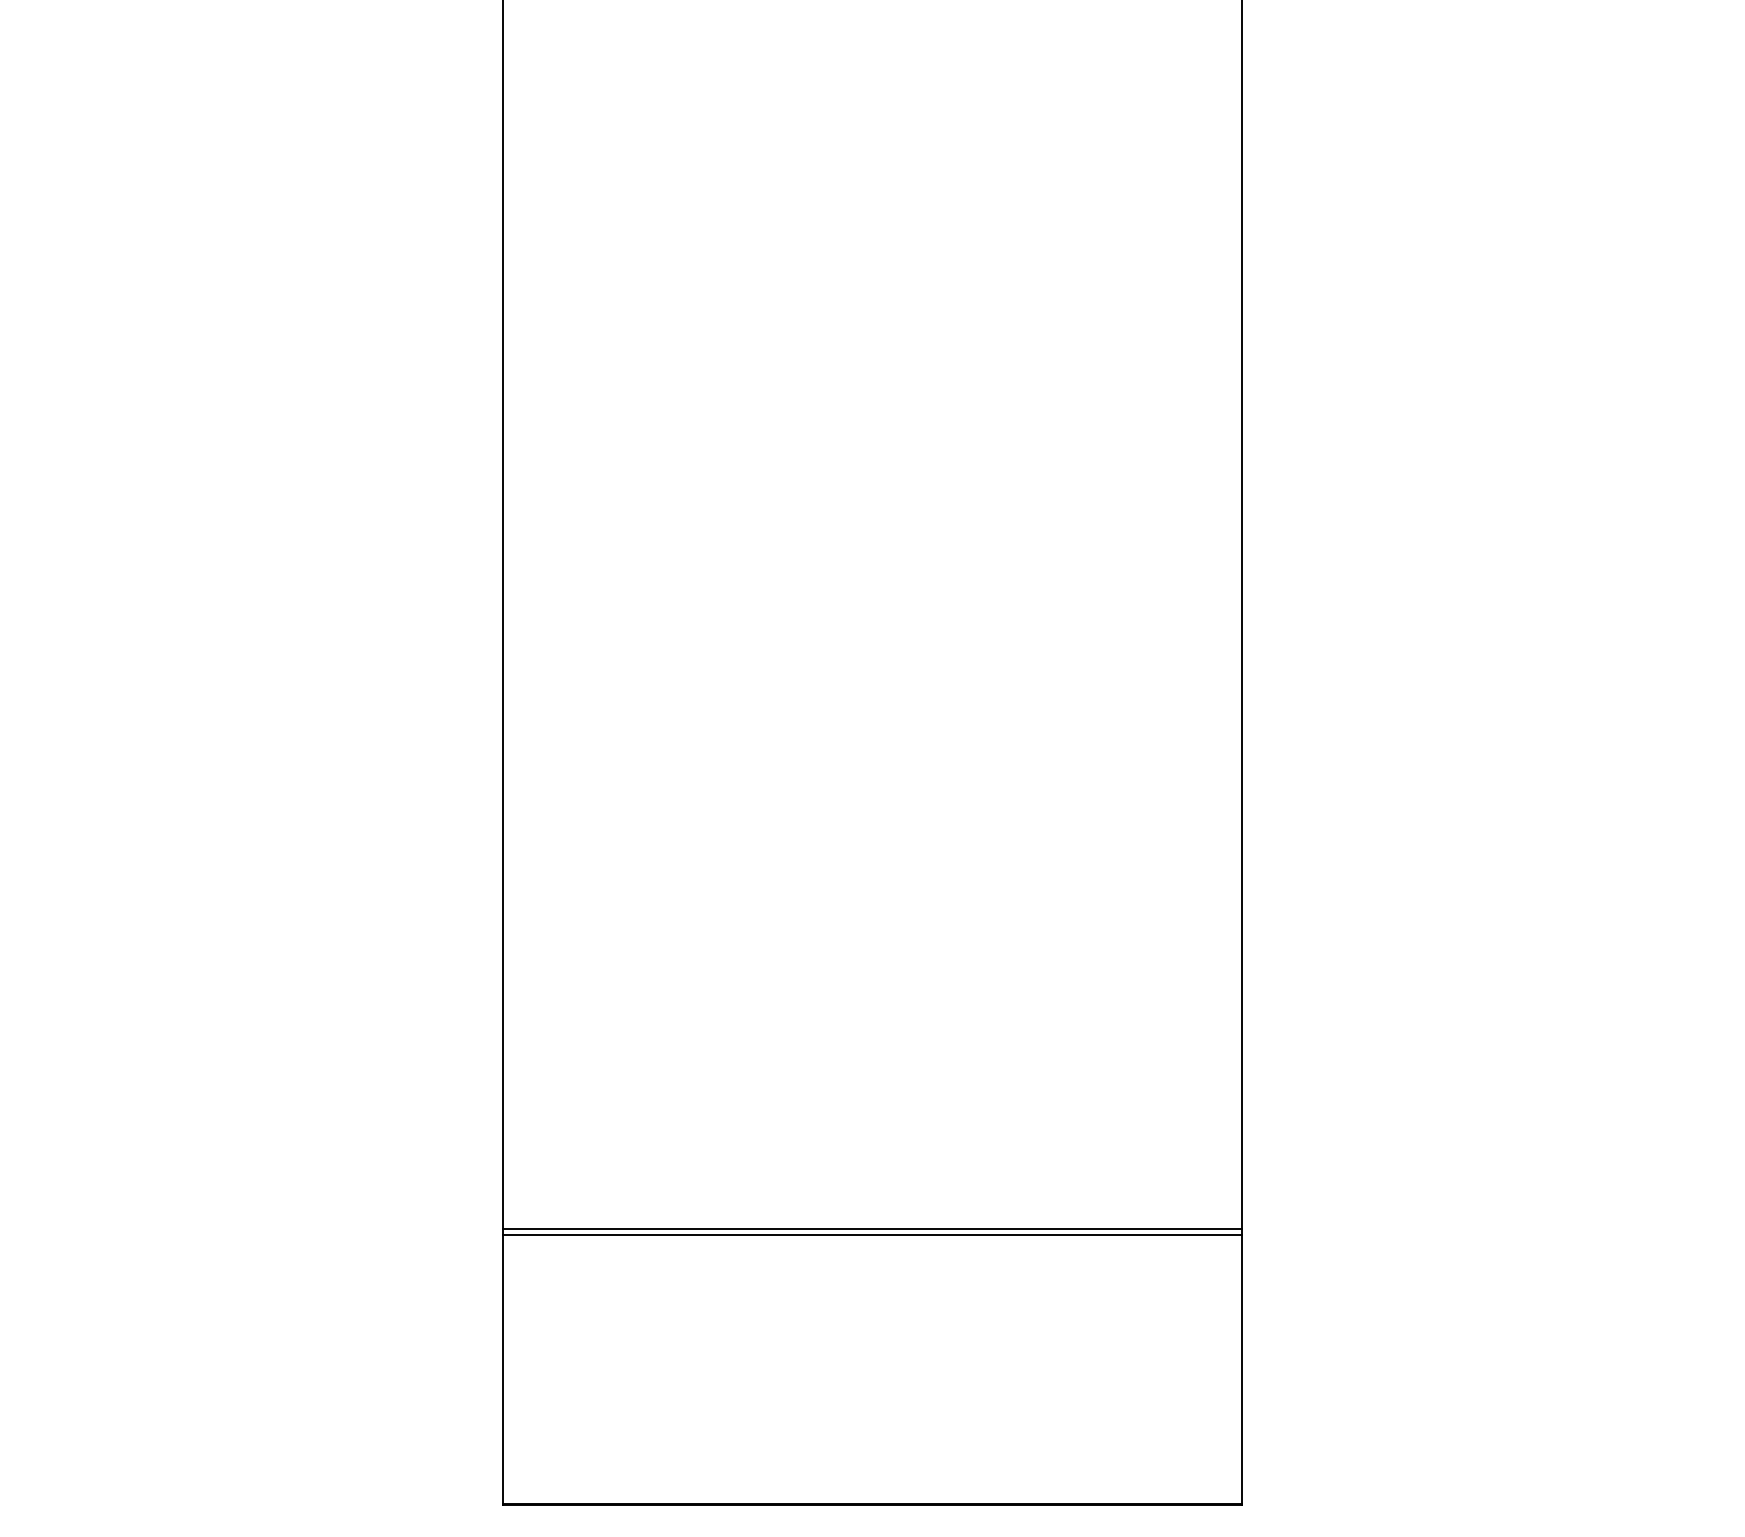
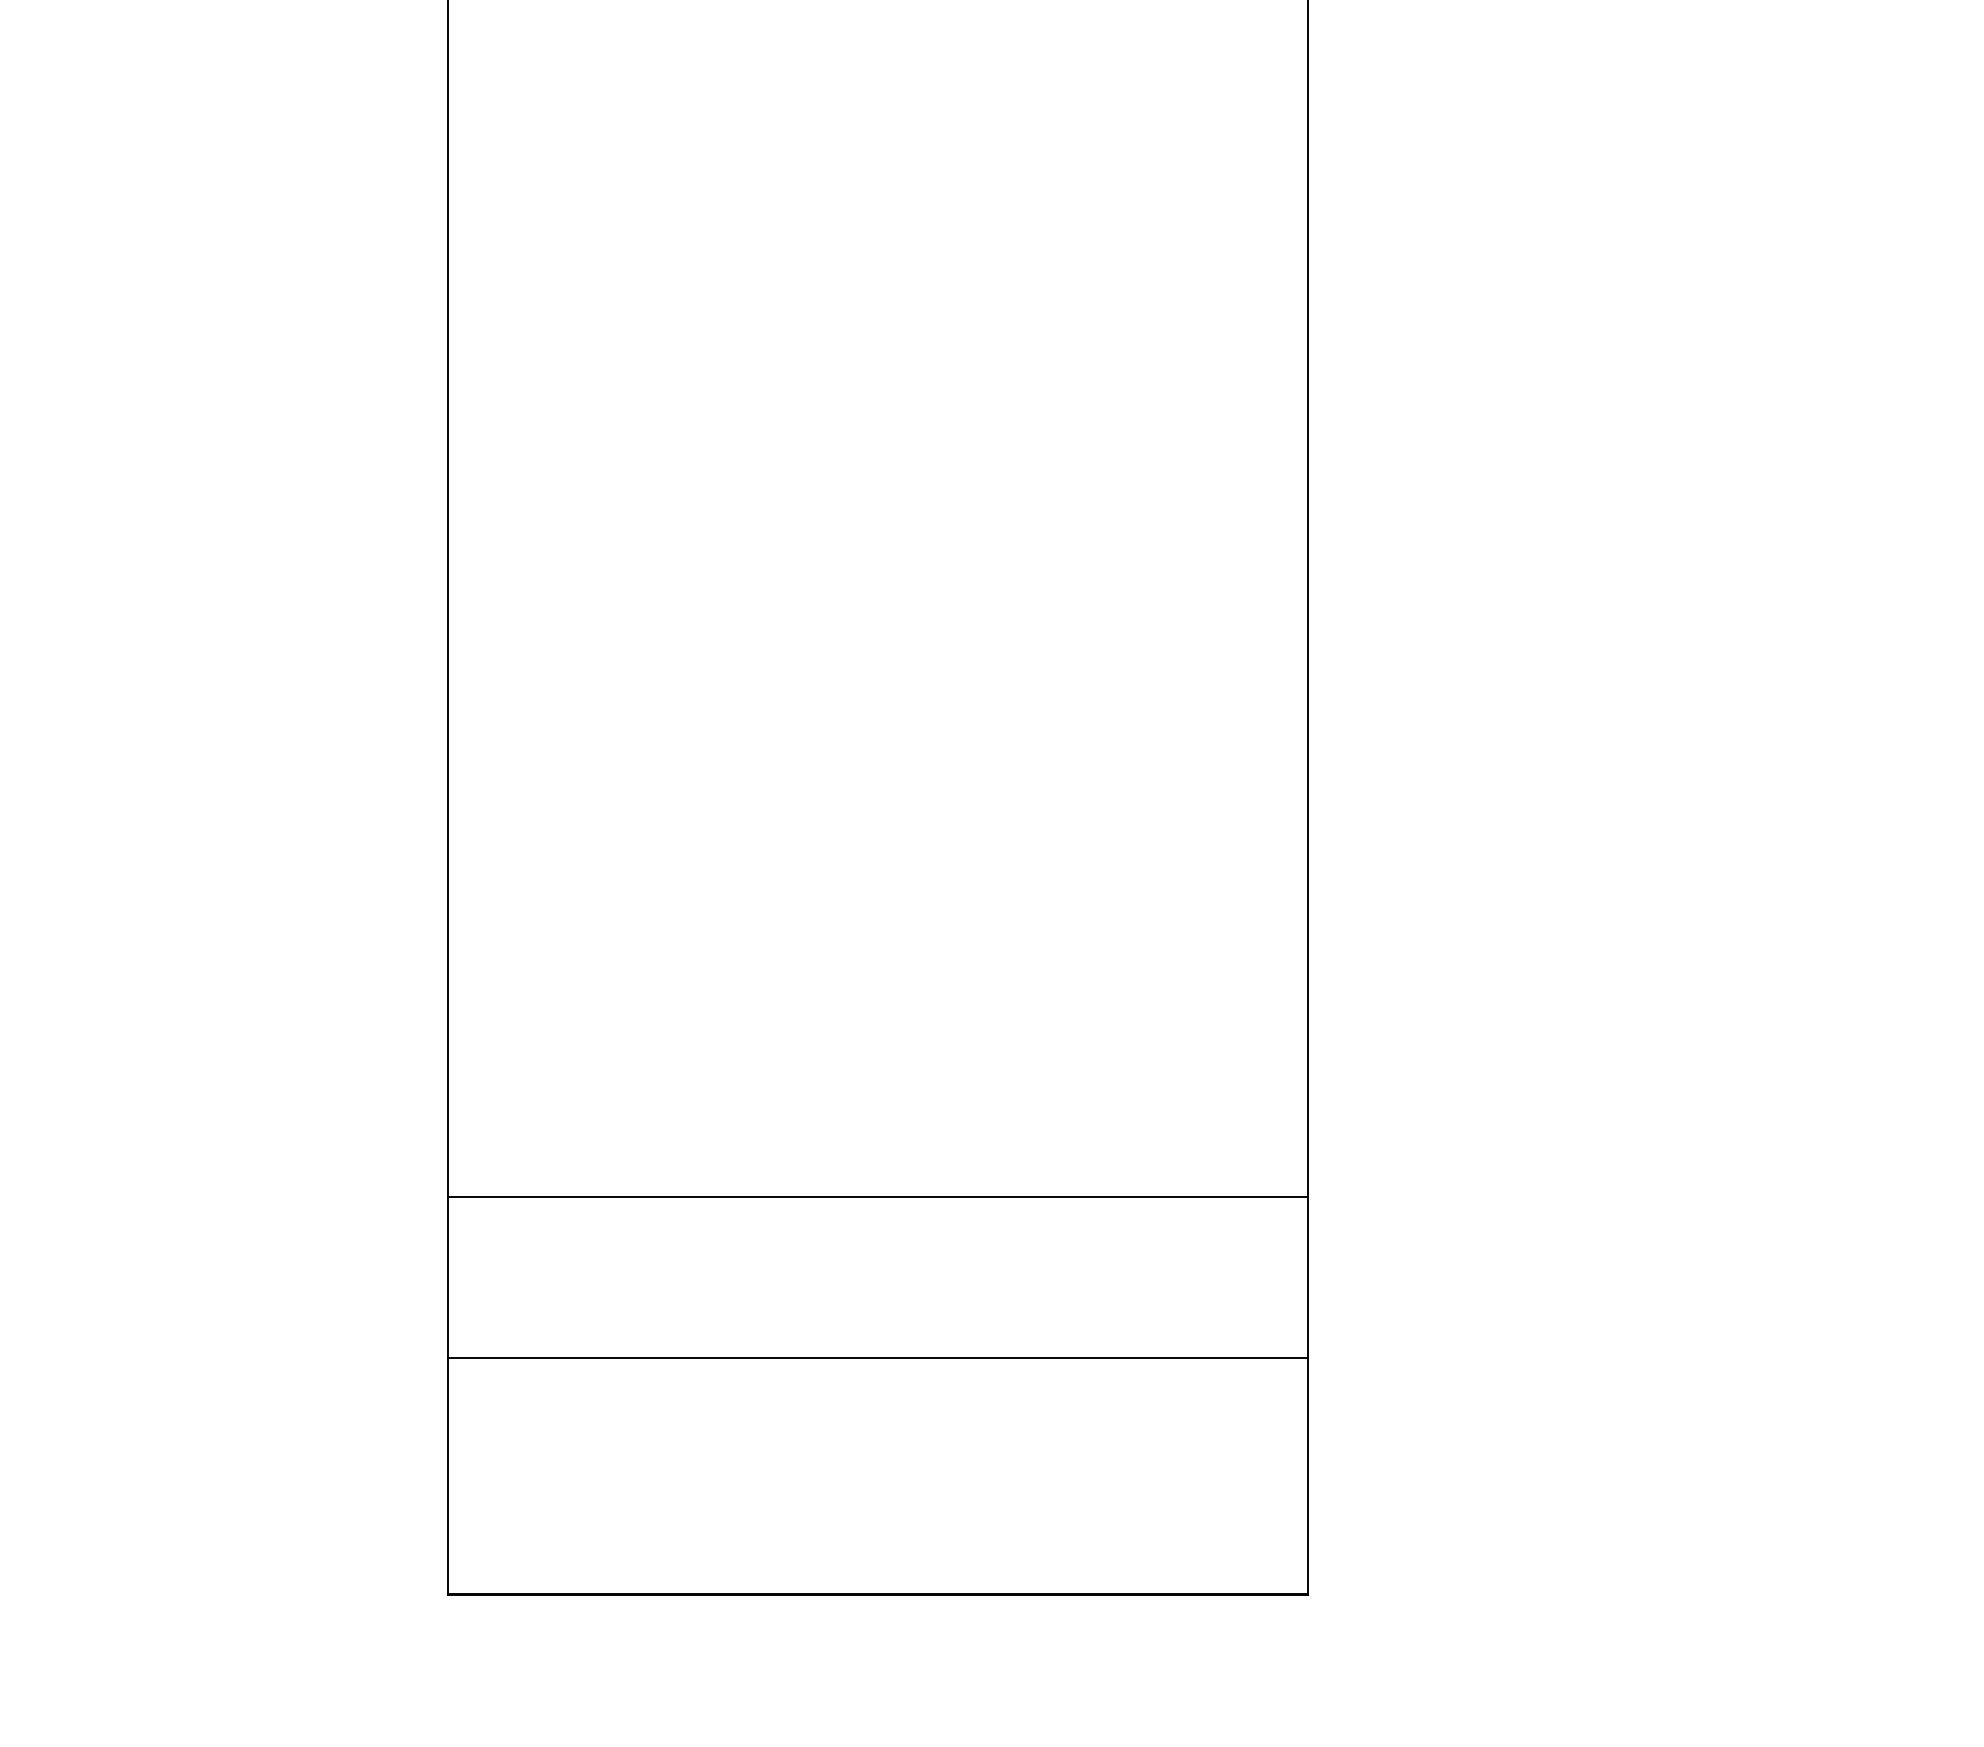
line: (872, 1229) -> (878, 1197), moved
line: (872, 1235) -> (878, 1358), moved

